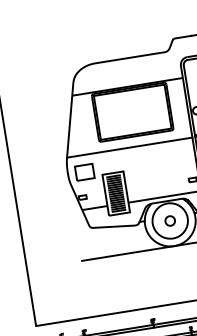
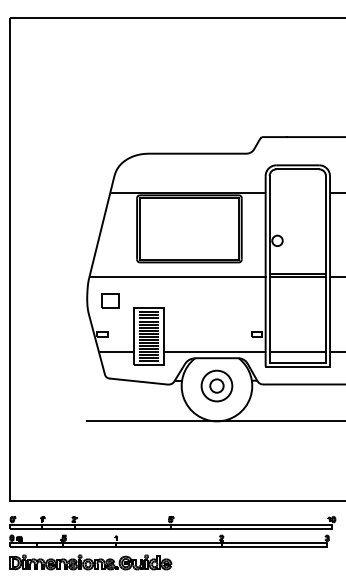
part: (84, 172) -> (110, 300), size x0.71
circle: (169, 220) -> (216, 385), size x0.62

